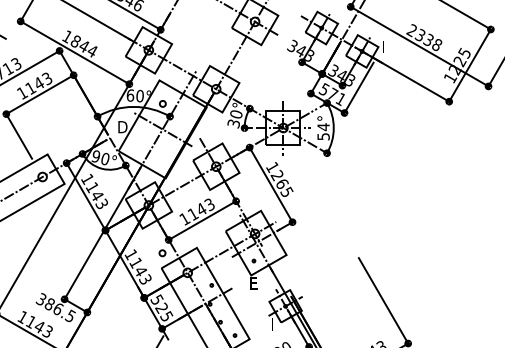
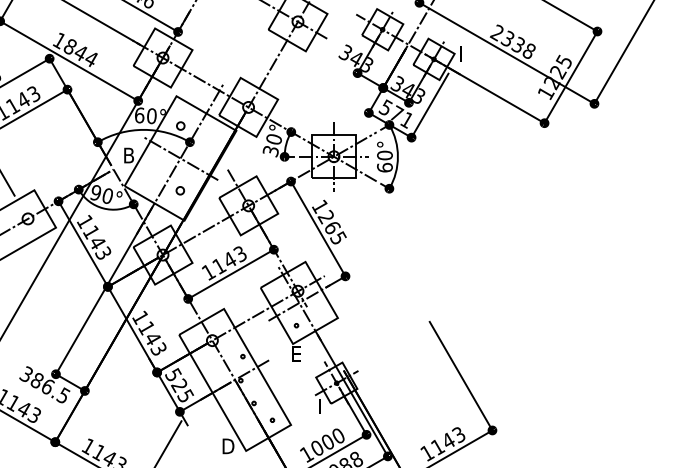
text: (123, 127) -> (130, 155), D -> B
text: (323, 131) -> (384, 161), 54° -> 60°
circle: (161, 253) -> (179, 190), moved

